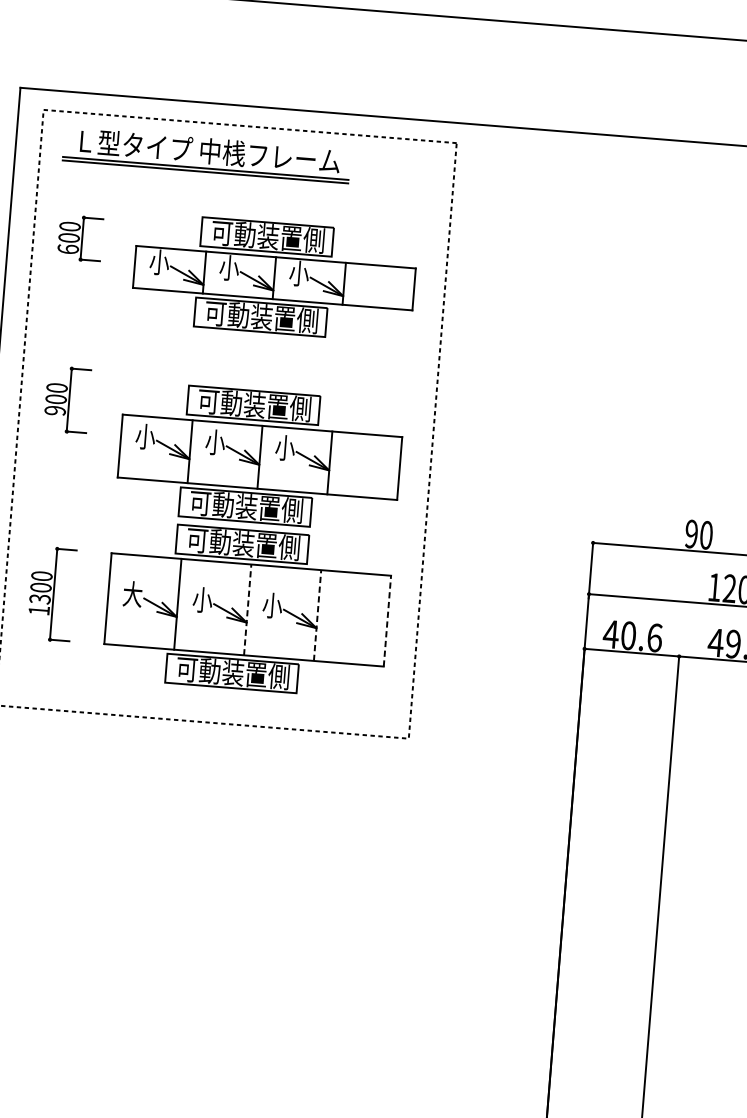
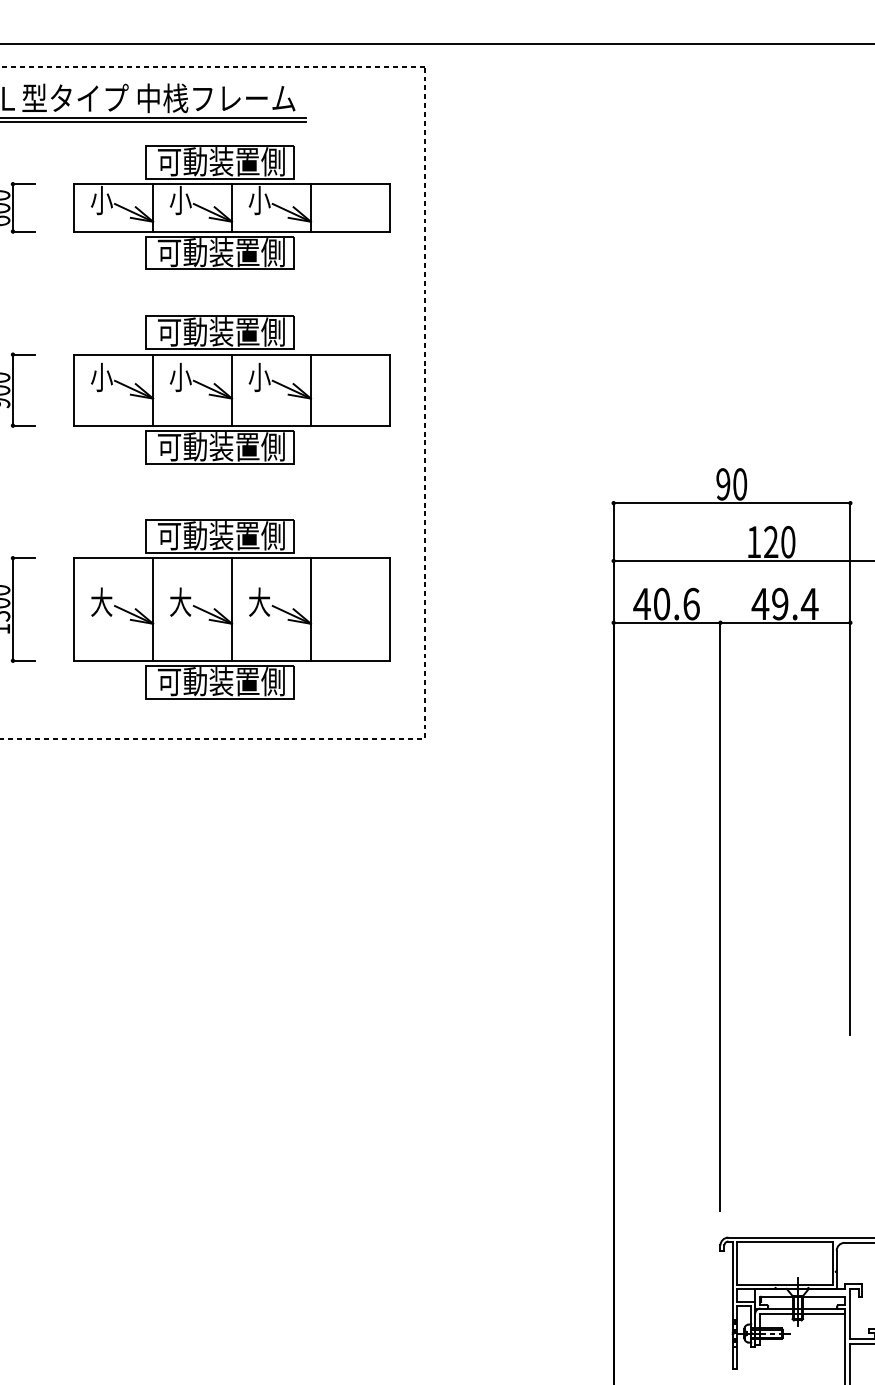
part: (273, 277) -> (231, 207), moved
part: (259, 456) -> (231, 389), moved
text: (202, 600) -> (180, 602), 小 -> 大
text: (272, 605) -> (259, 602), 小 -> 大
line: (248, 609) -> (232, 608), dashed -> solid
line: (318, 614) -> (311, 608), dashed -> solid
line: (387, 620) -> (389, 608), dashed -> solid

